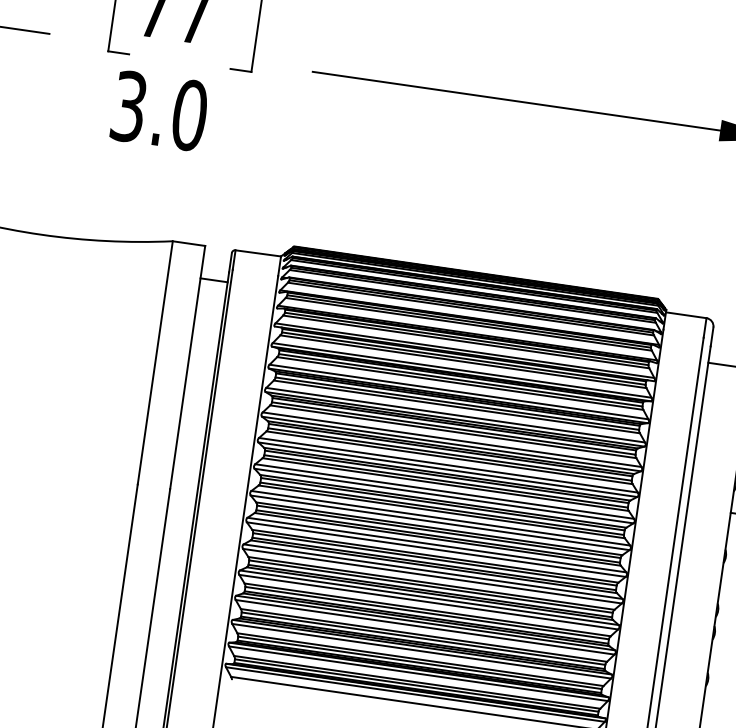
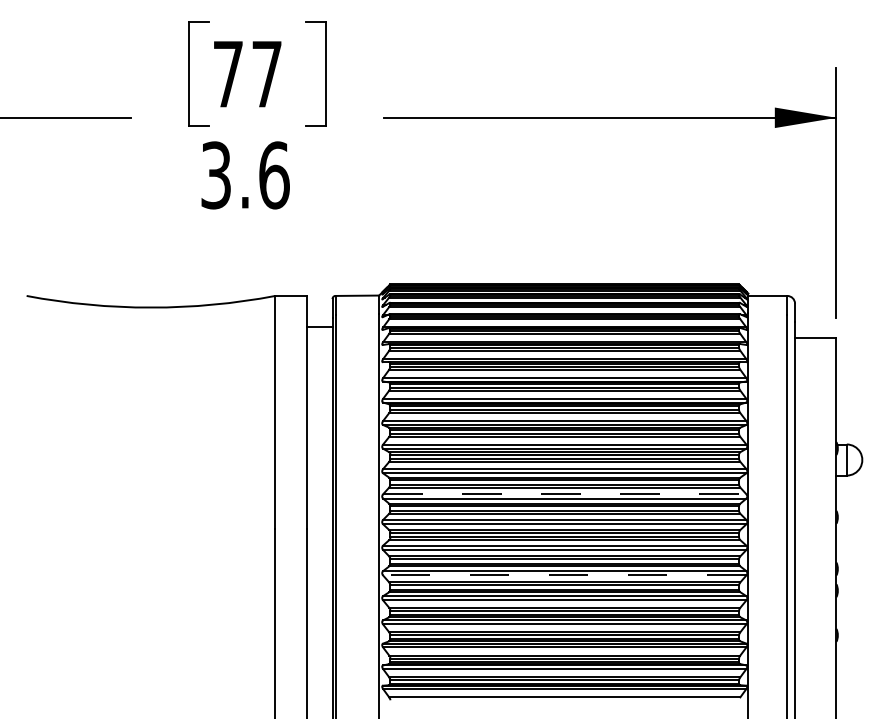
text: (189, 115) -> (274, 175), 3.0 -> 3.6
line: (444, 491) -> (564, 494), solid -> dashed
line: (432, 576) -> (564, 575), solid -> dashed

